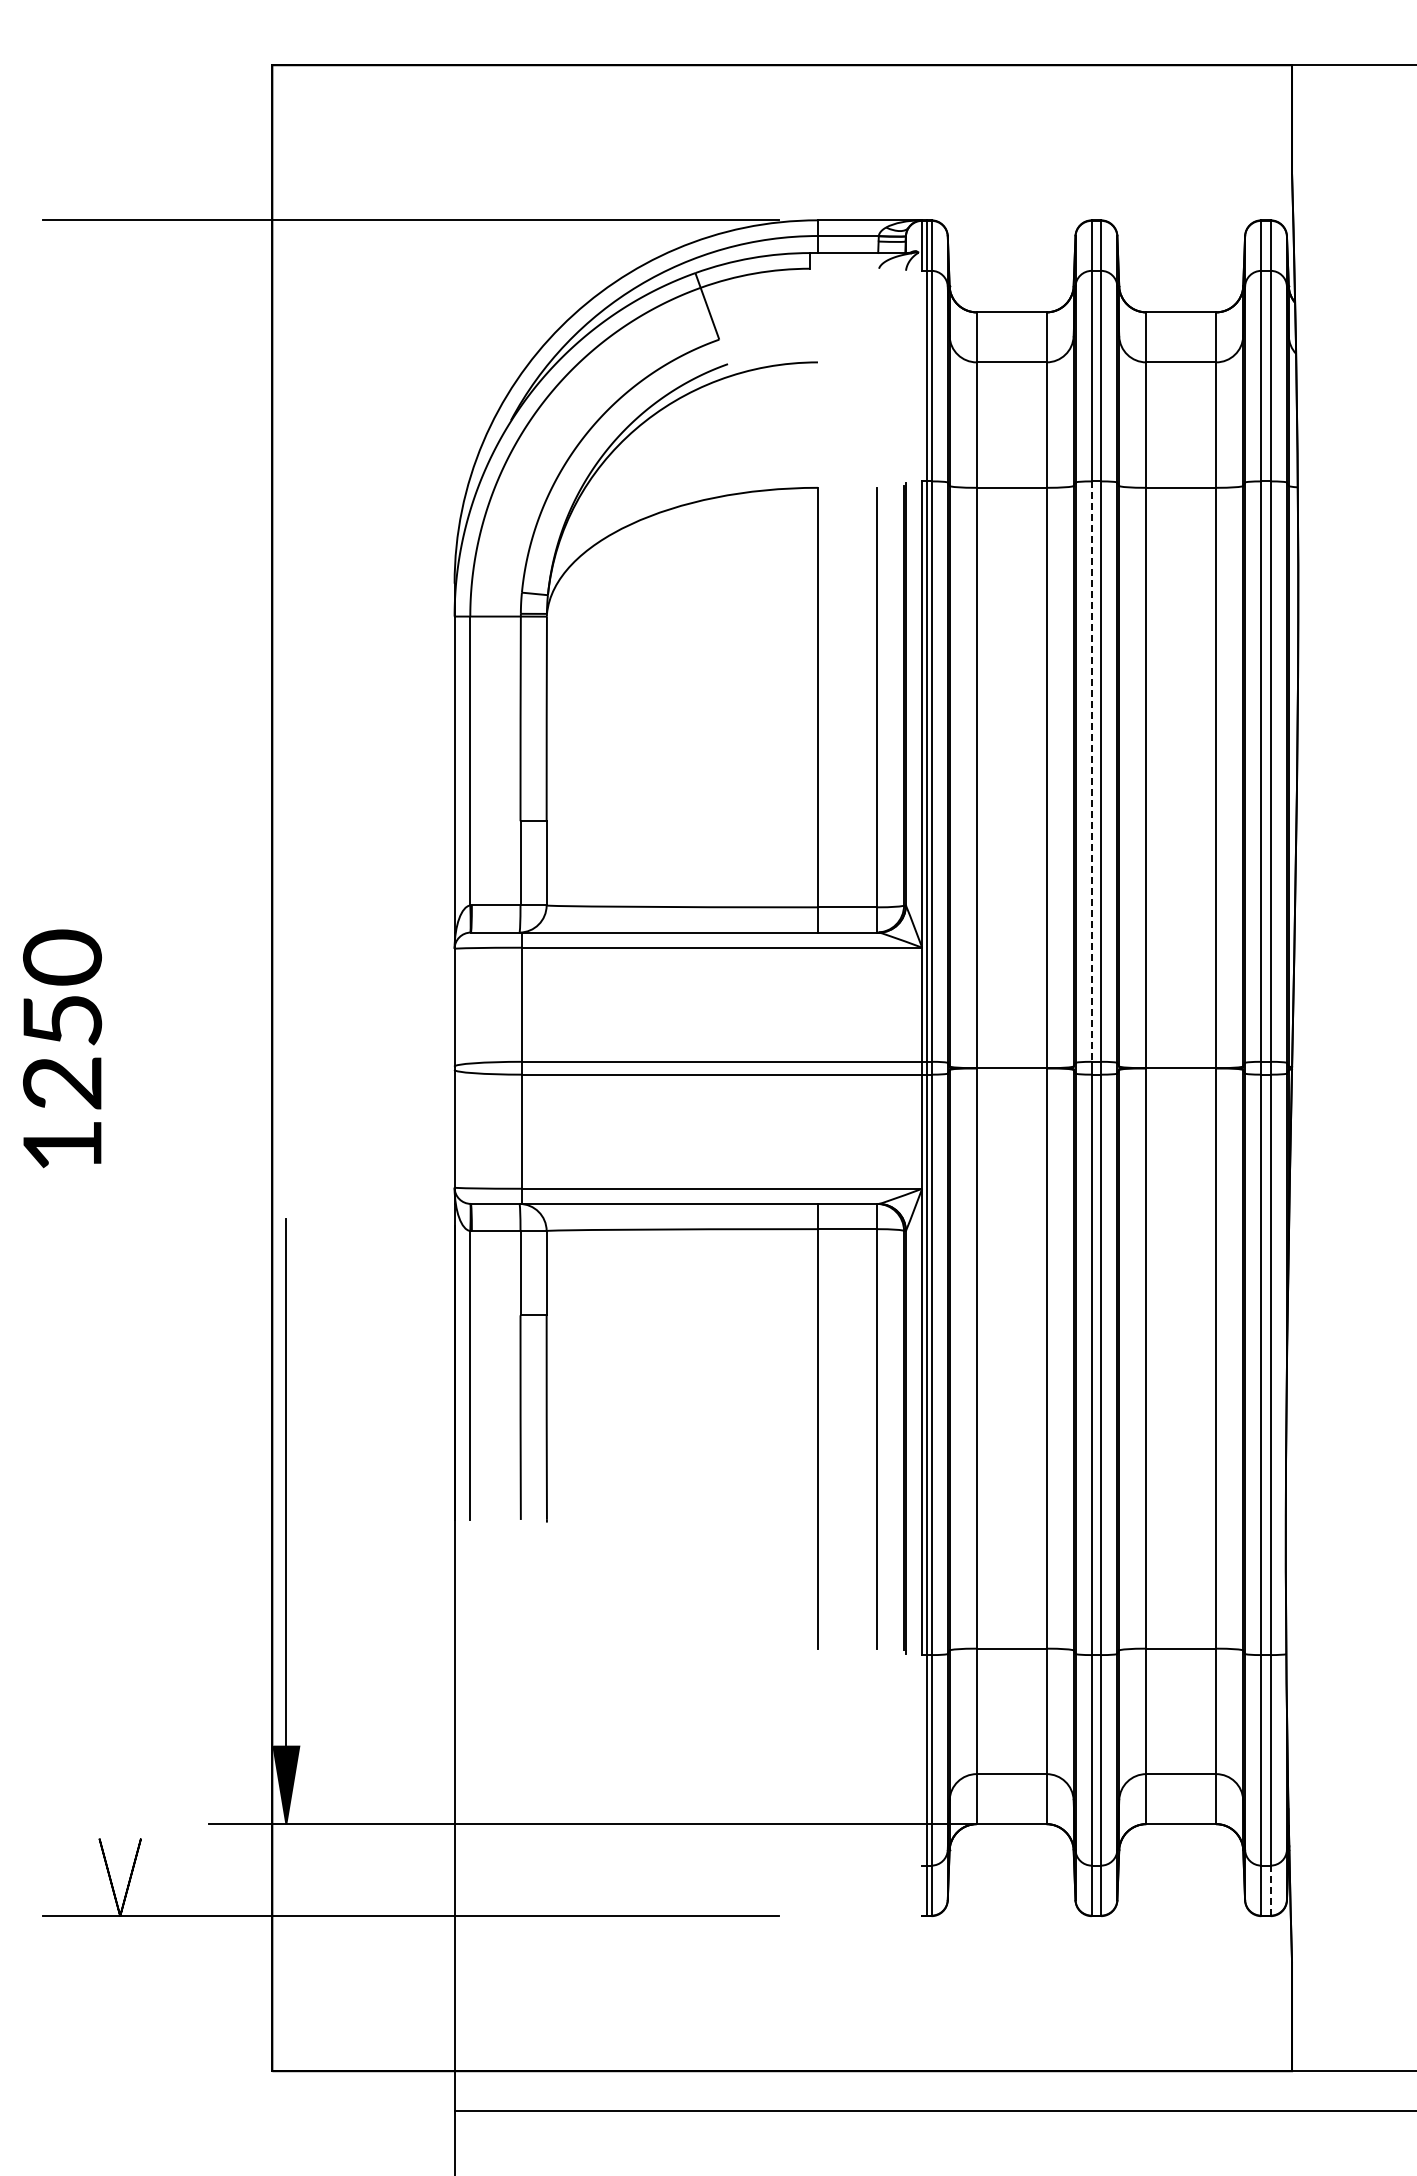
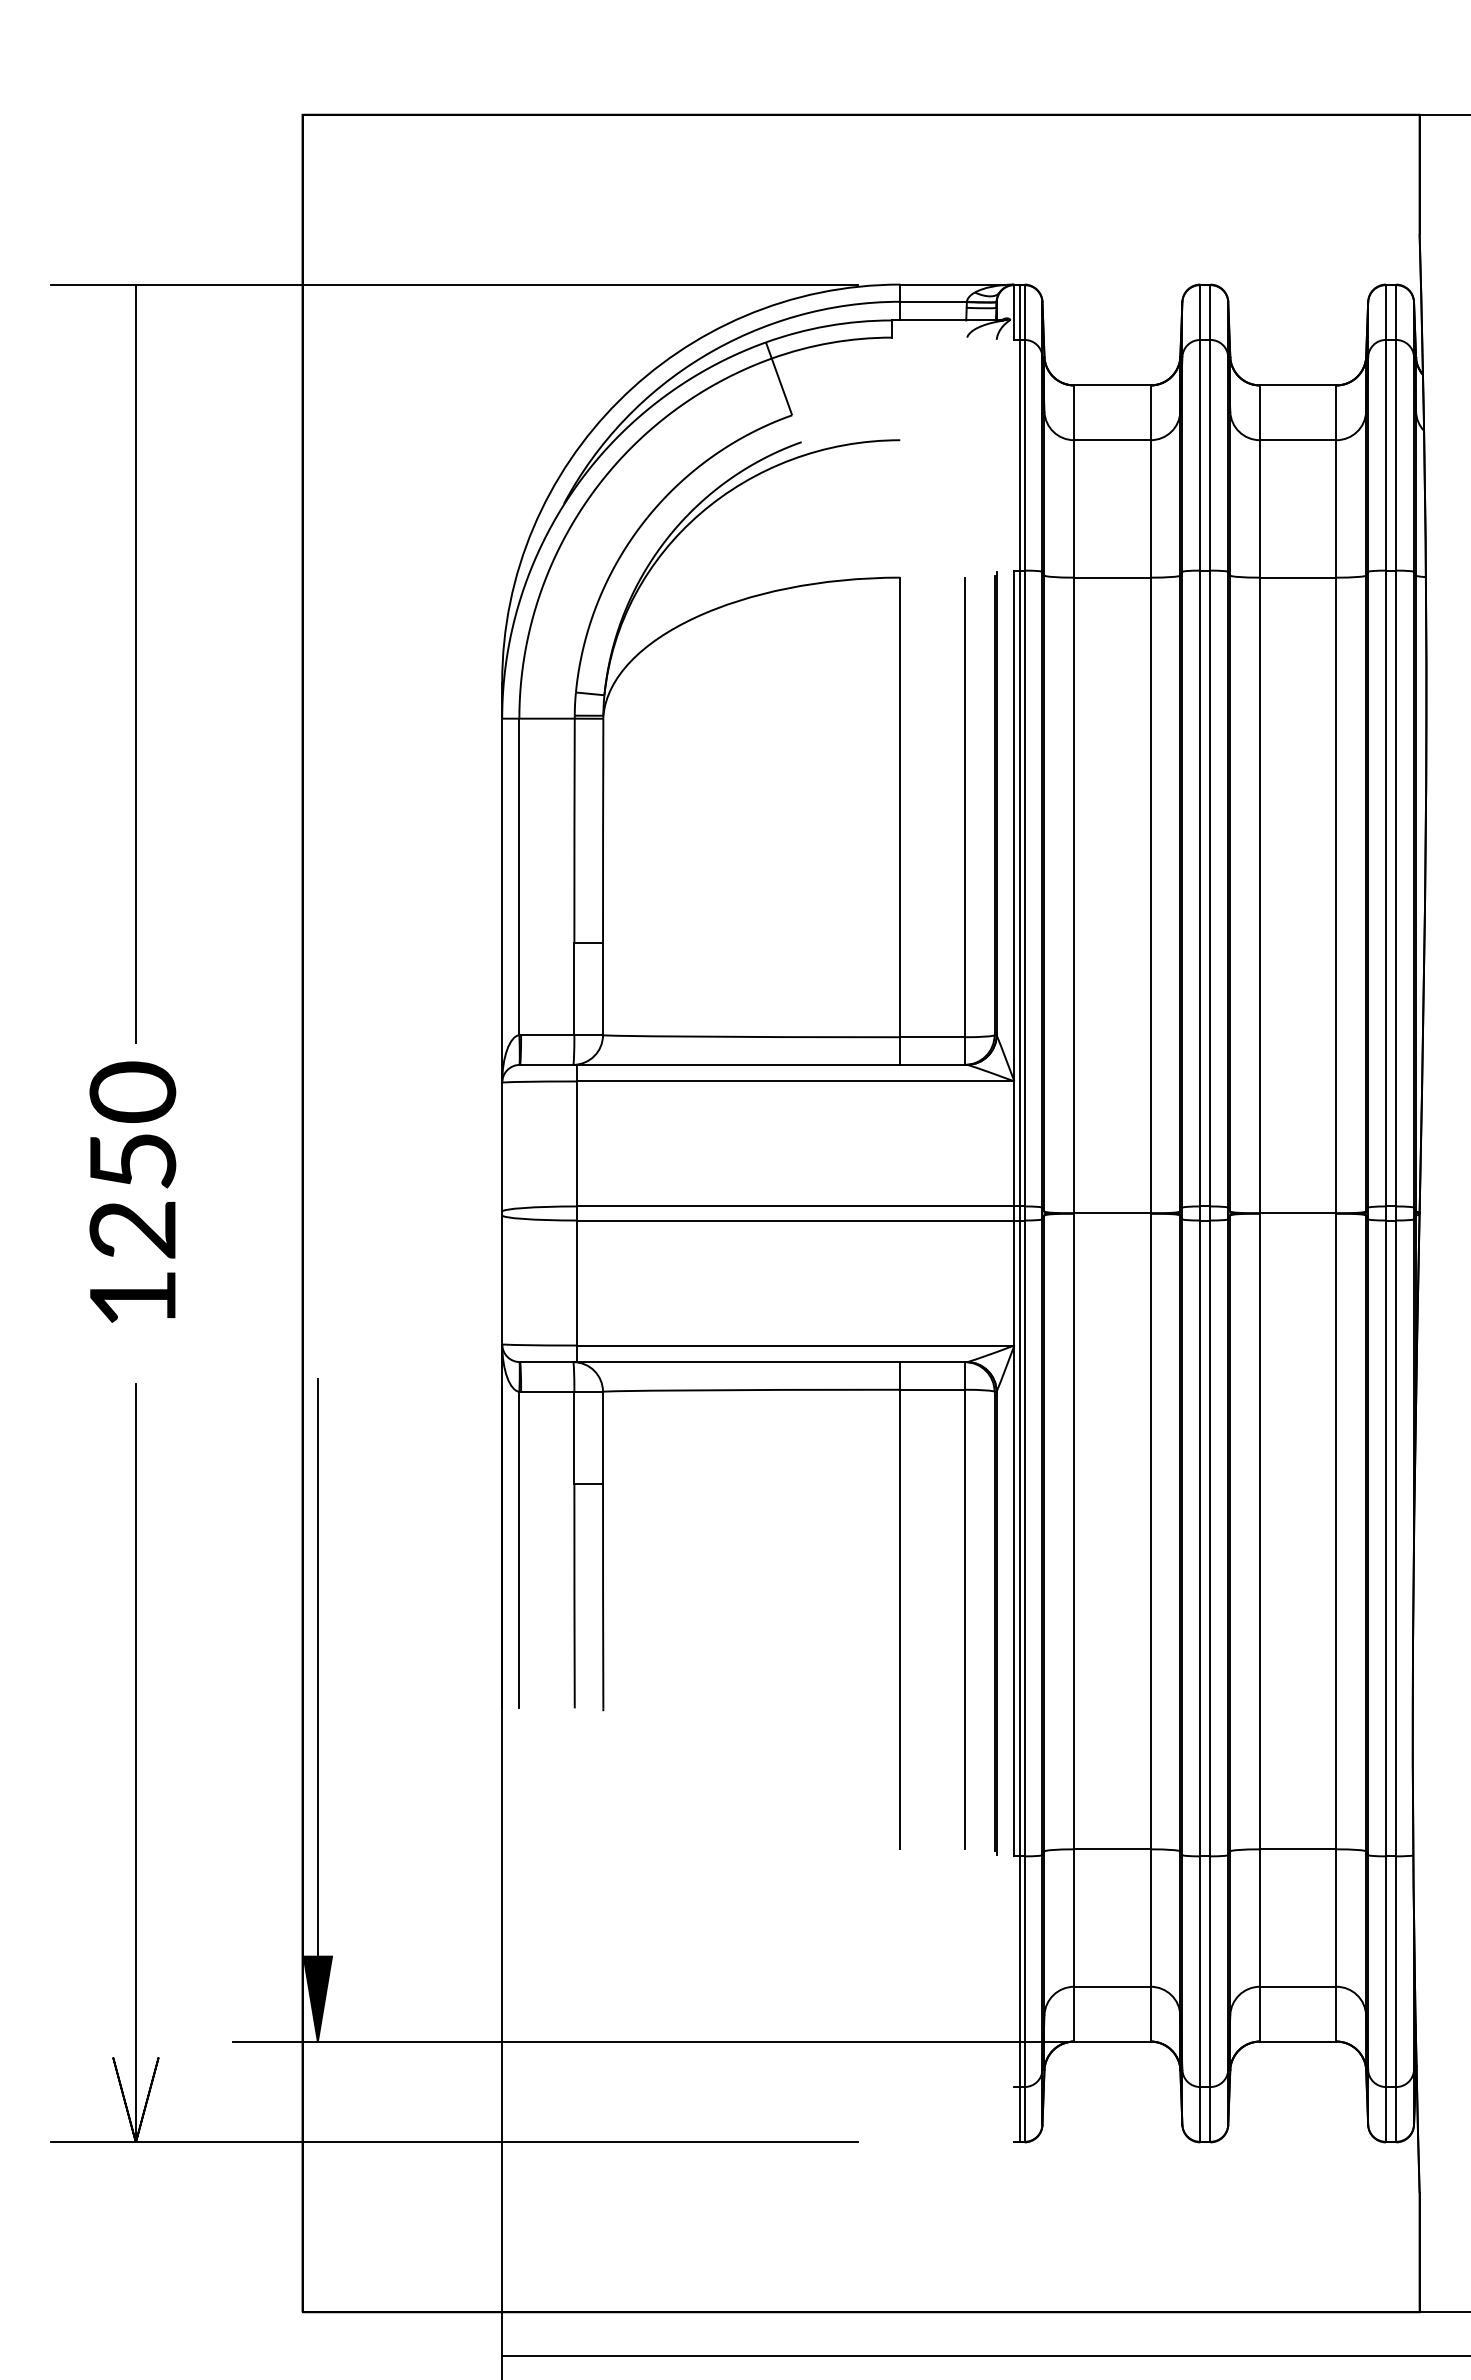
line: (120, 566) -> (136, 663), added
line: (1091, 772) -> (1199, 889), dashed -> solid
text: (62, 1048) -> (132, 1191), moved
line: (120, 1569) -> (136, 1762), added
line: (1270, 1890) -> (1395, 2114), dashed -> solid

